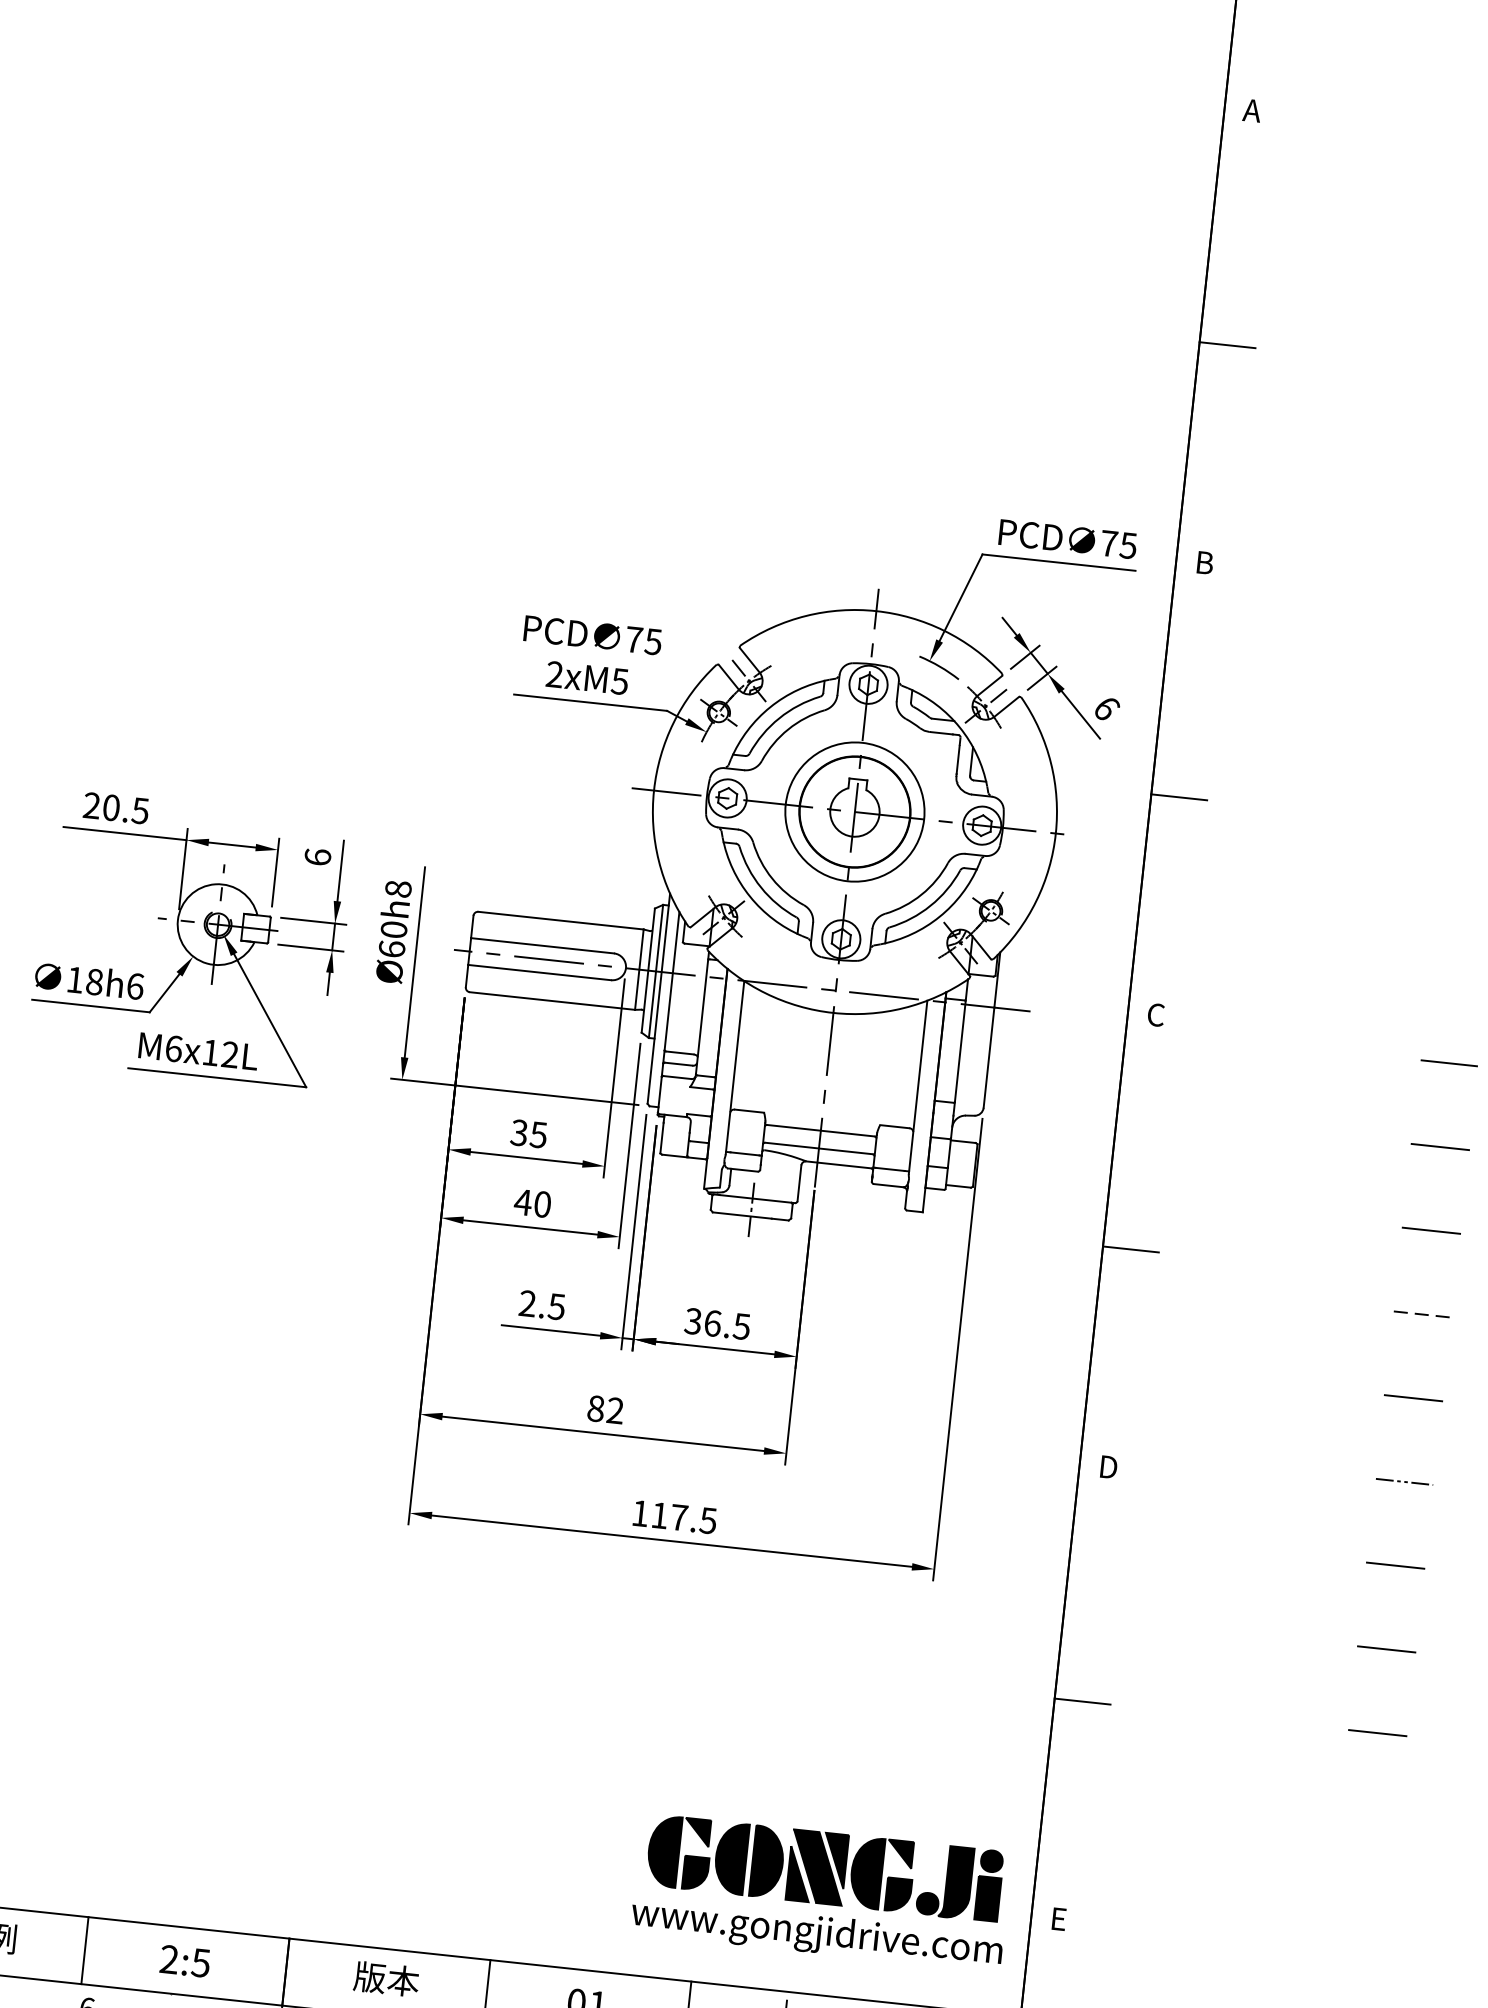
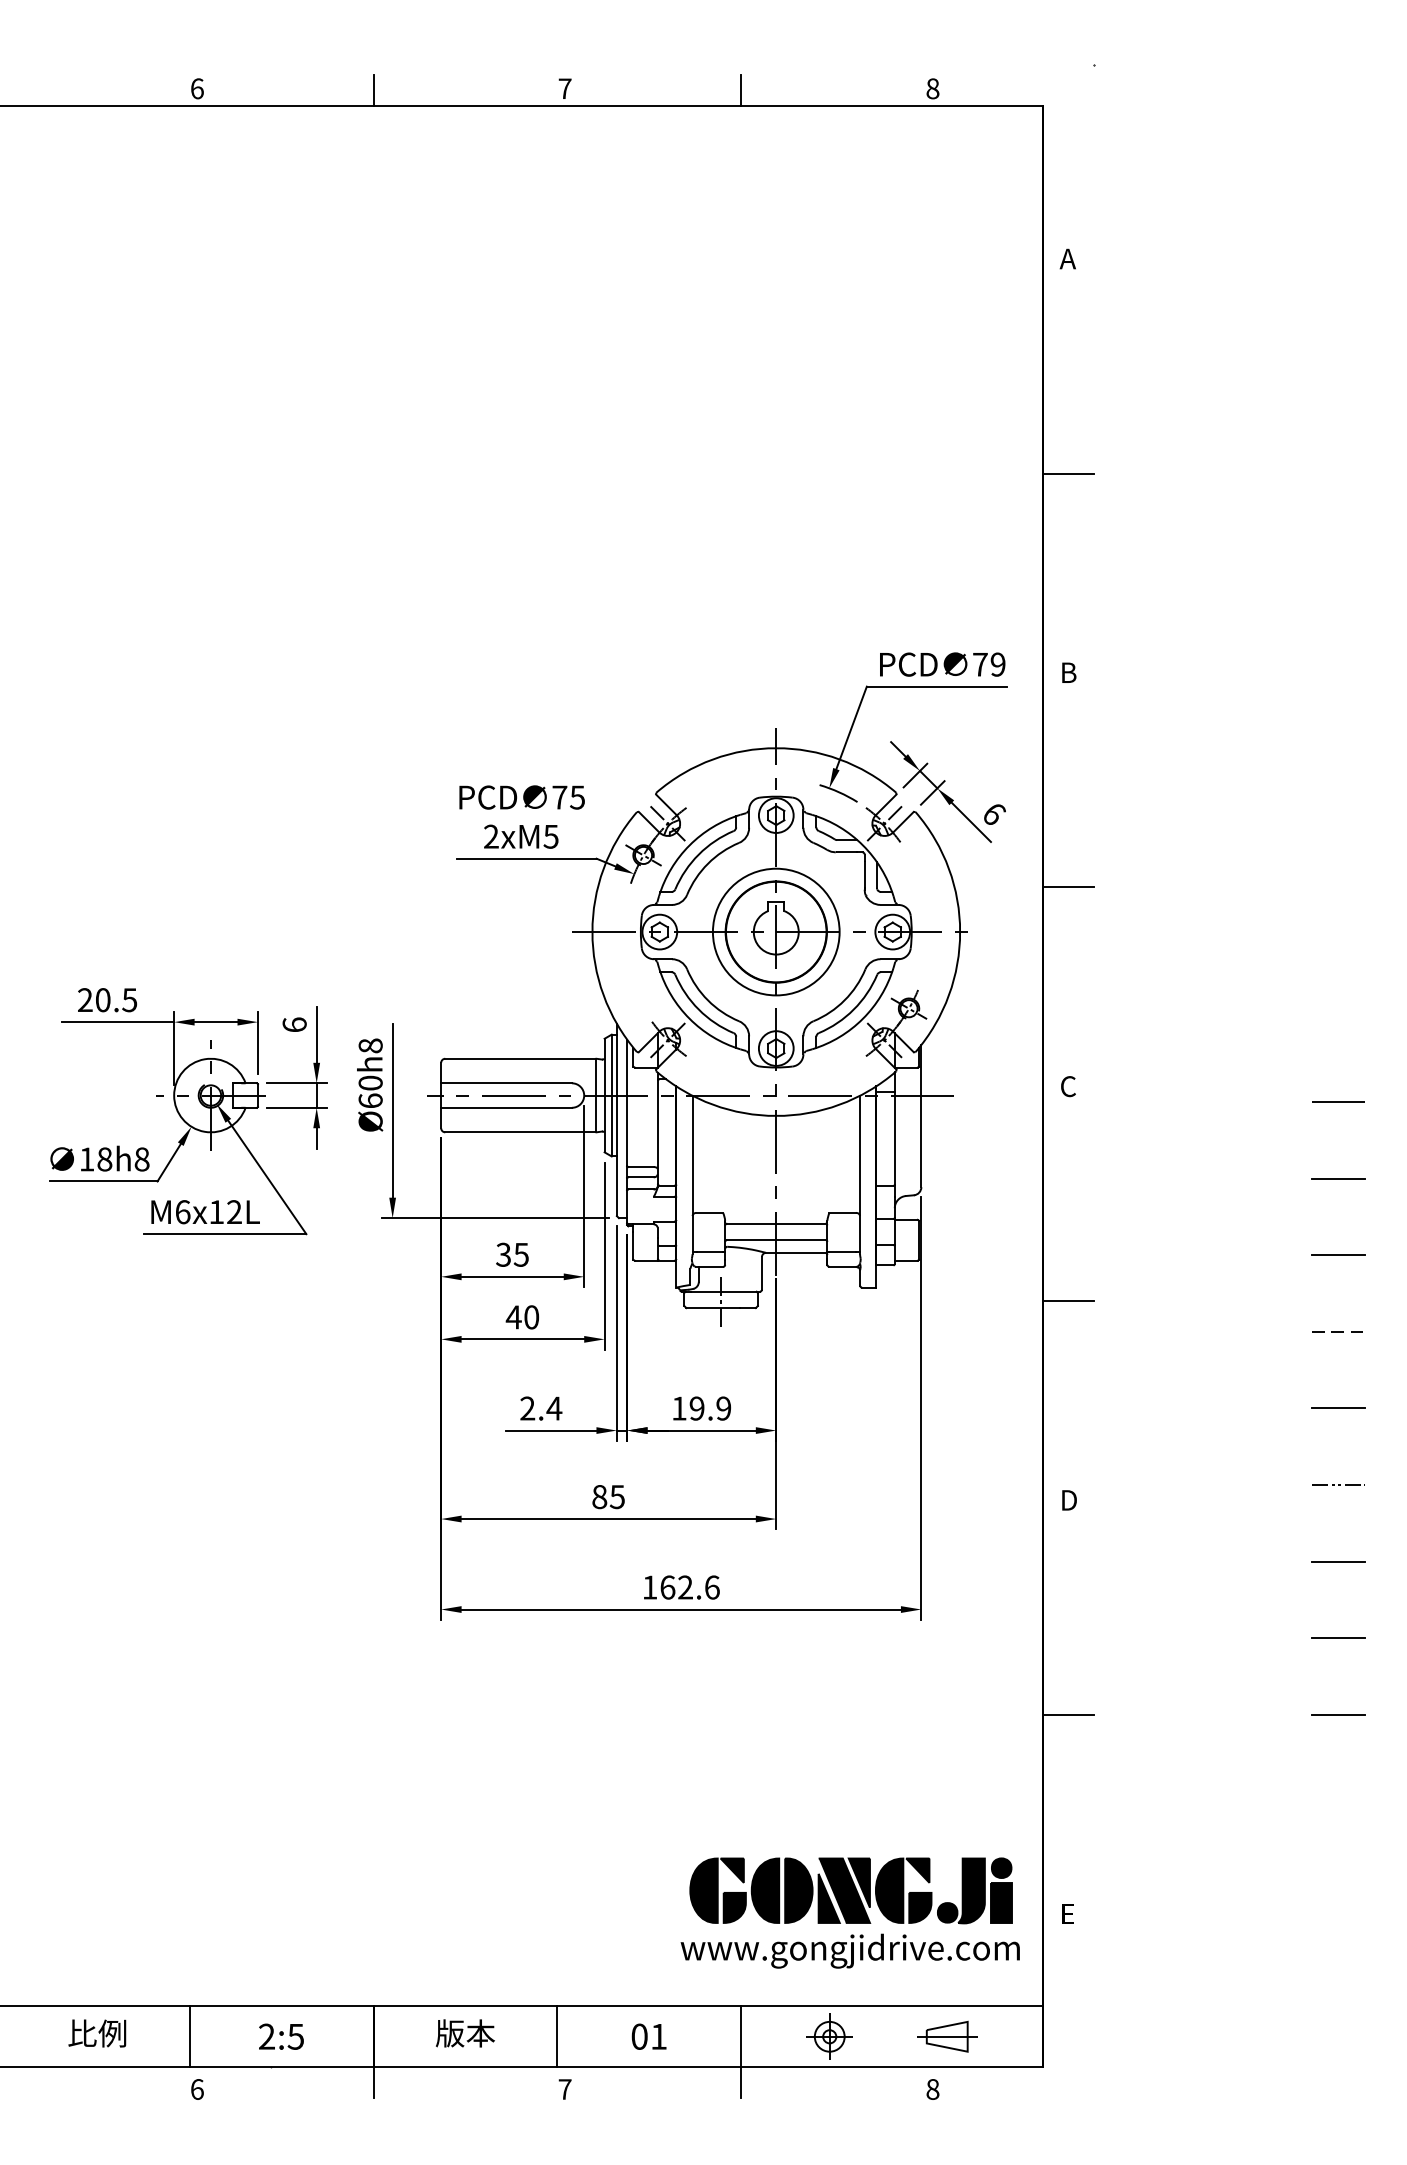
text: (1127, 545) -> (997, 664), 75 -> 79
text: (134, 986) -> (141, 1159), 18h6 -> 18h8
text: (556, 1306) -> (554, 1408), 2.5 -> 2.4
text: (717, 1323) -> (701, 1408), 36.5 -> 19.9
text: (614, 1411) -> (616, 1497), 82 -> 85
text: (683, 1518) -> (689, 1587), 117.5 -> 162.6

